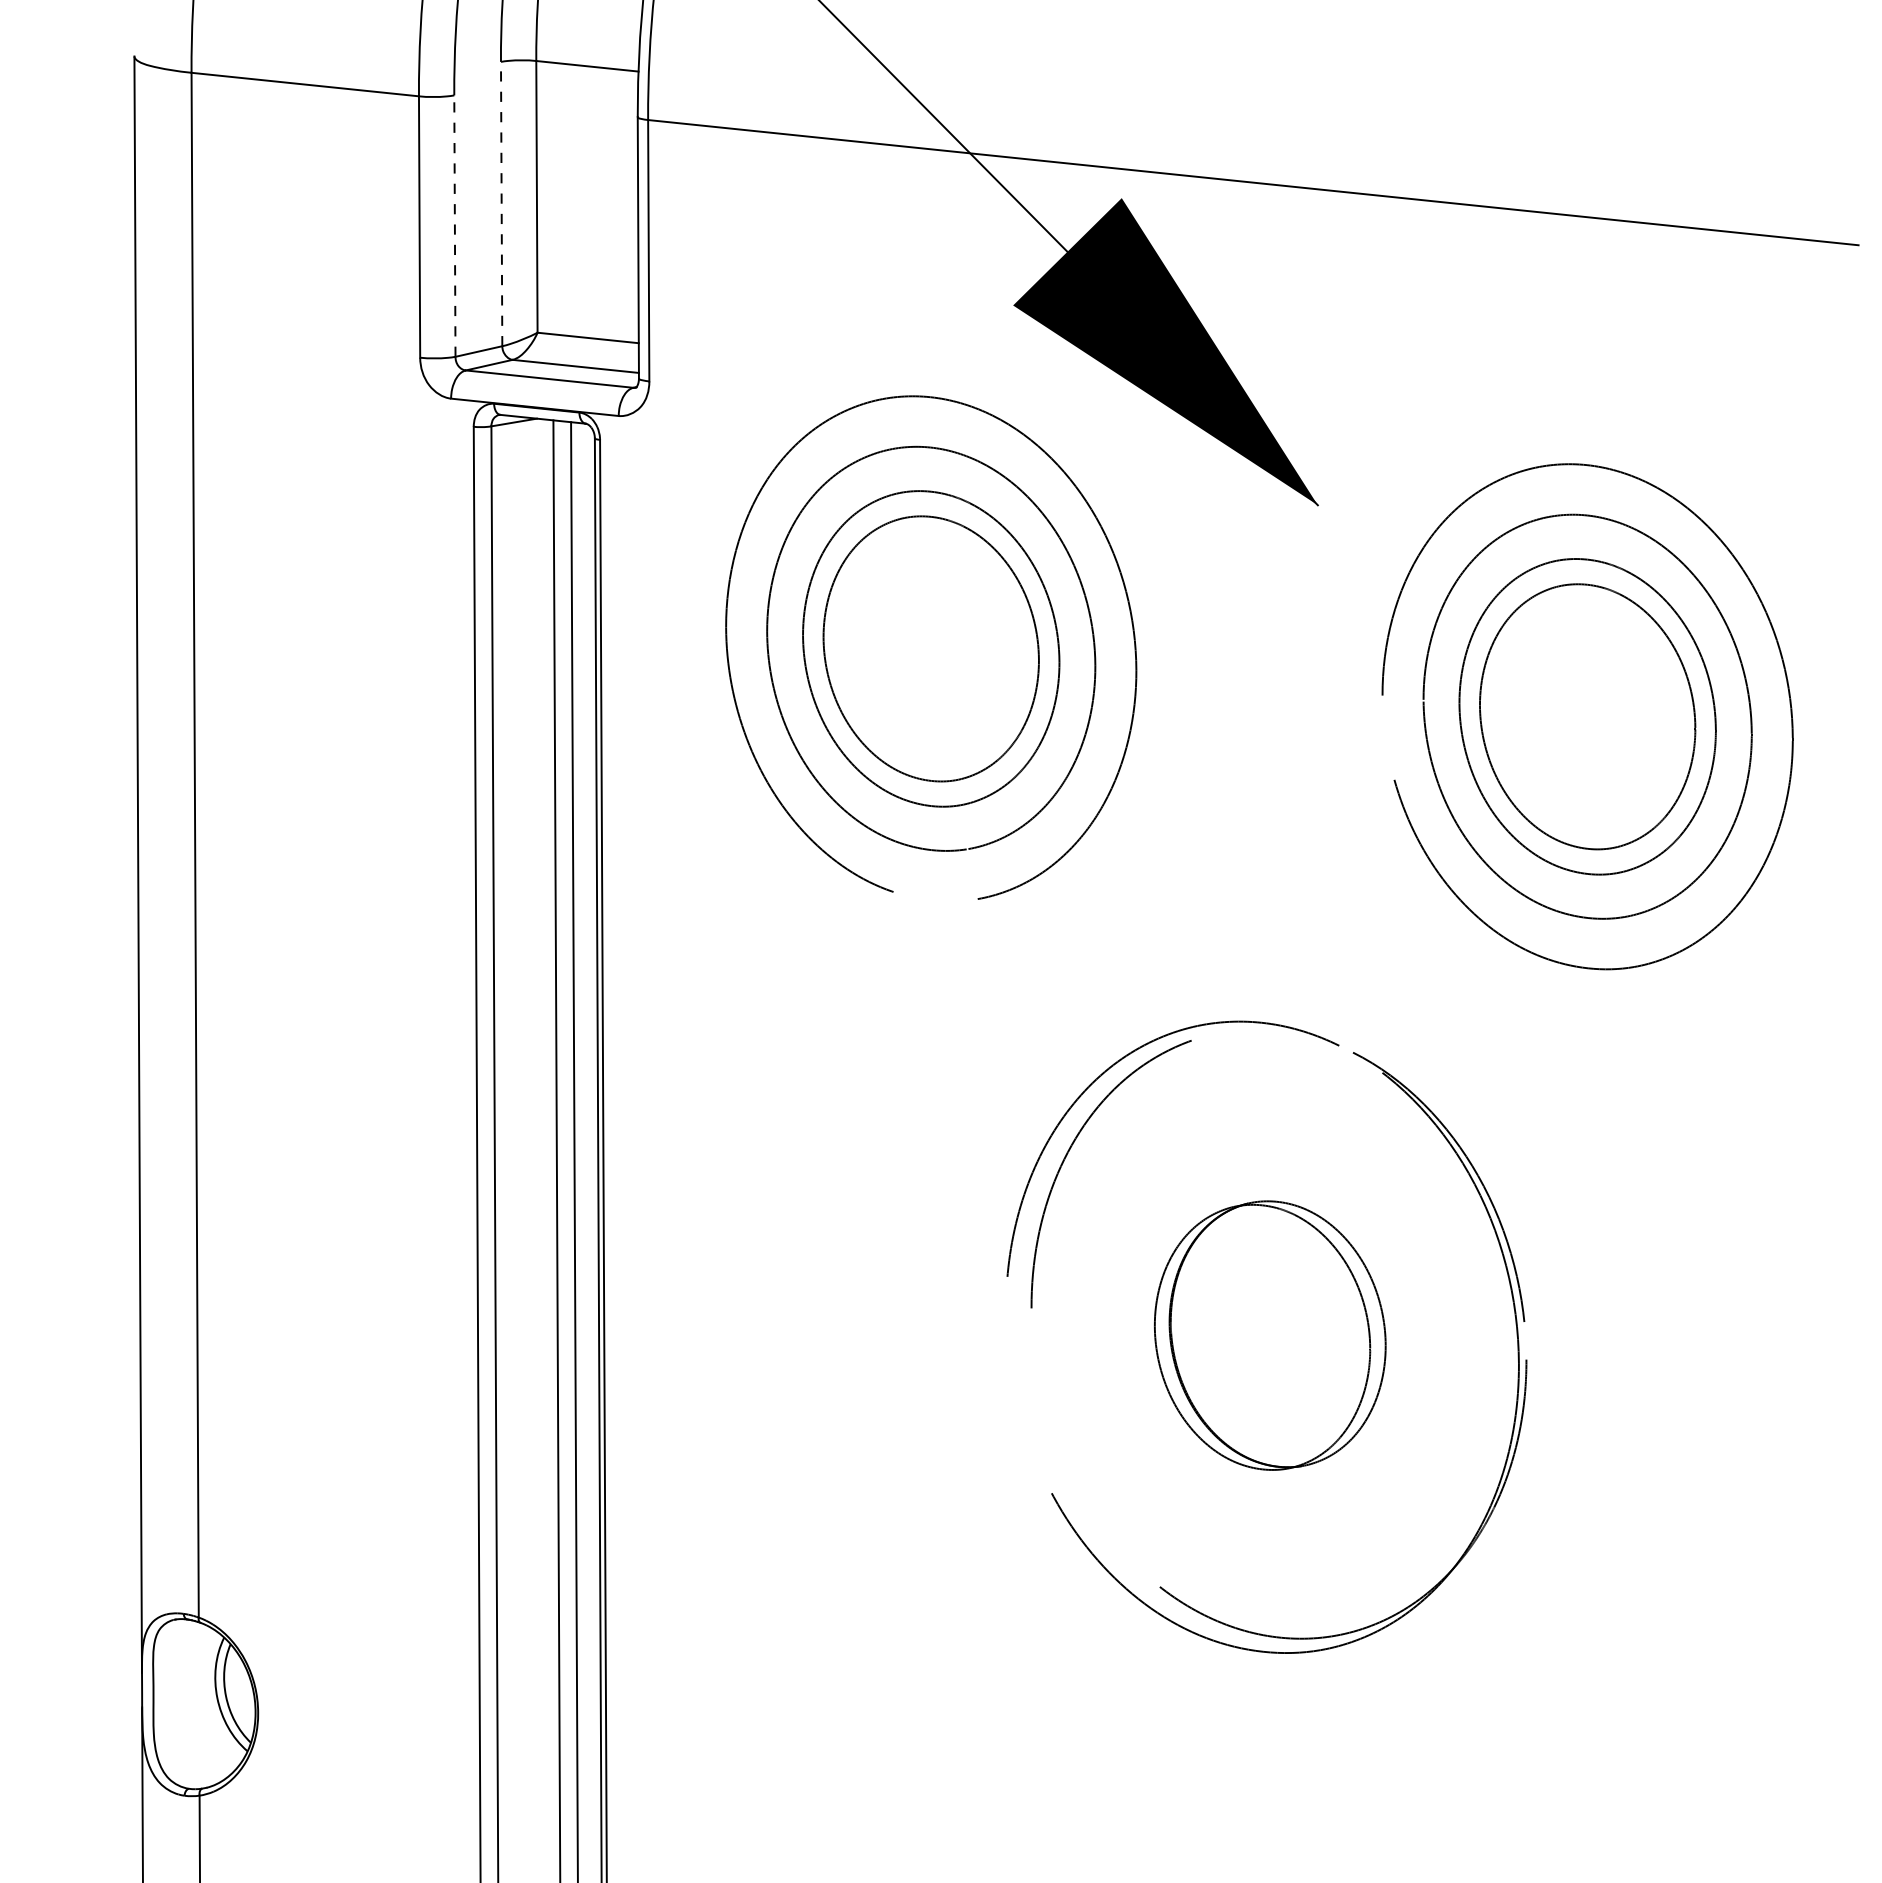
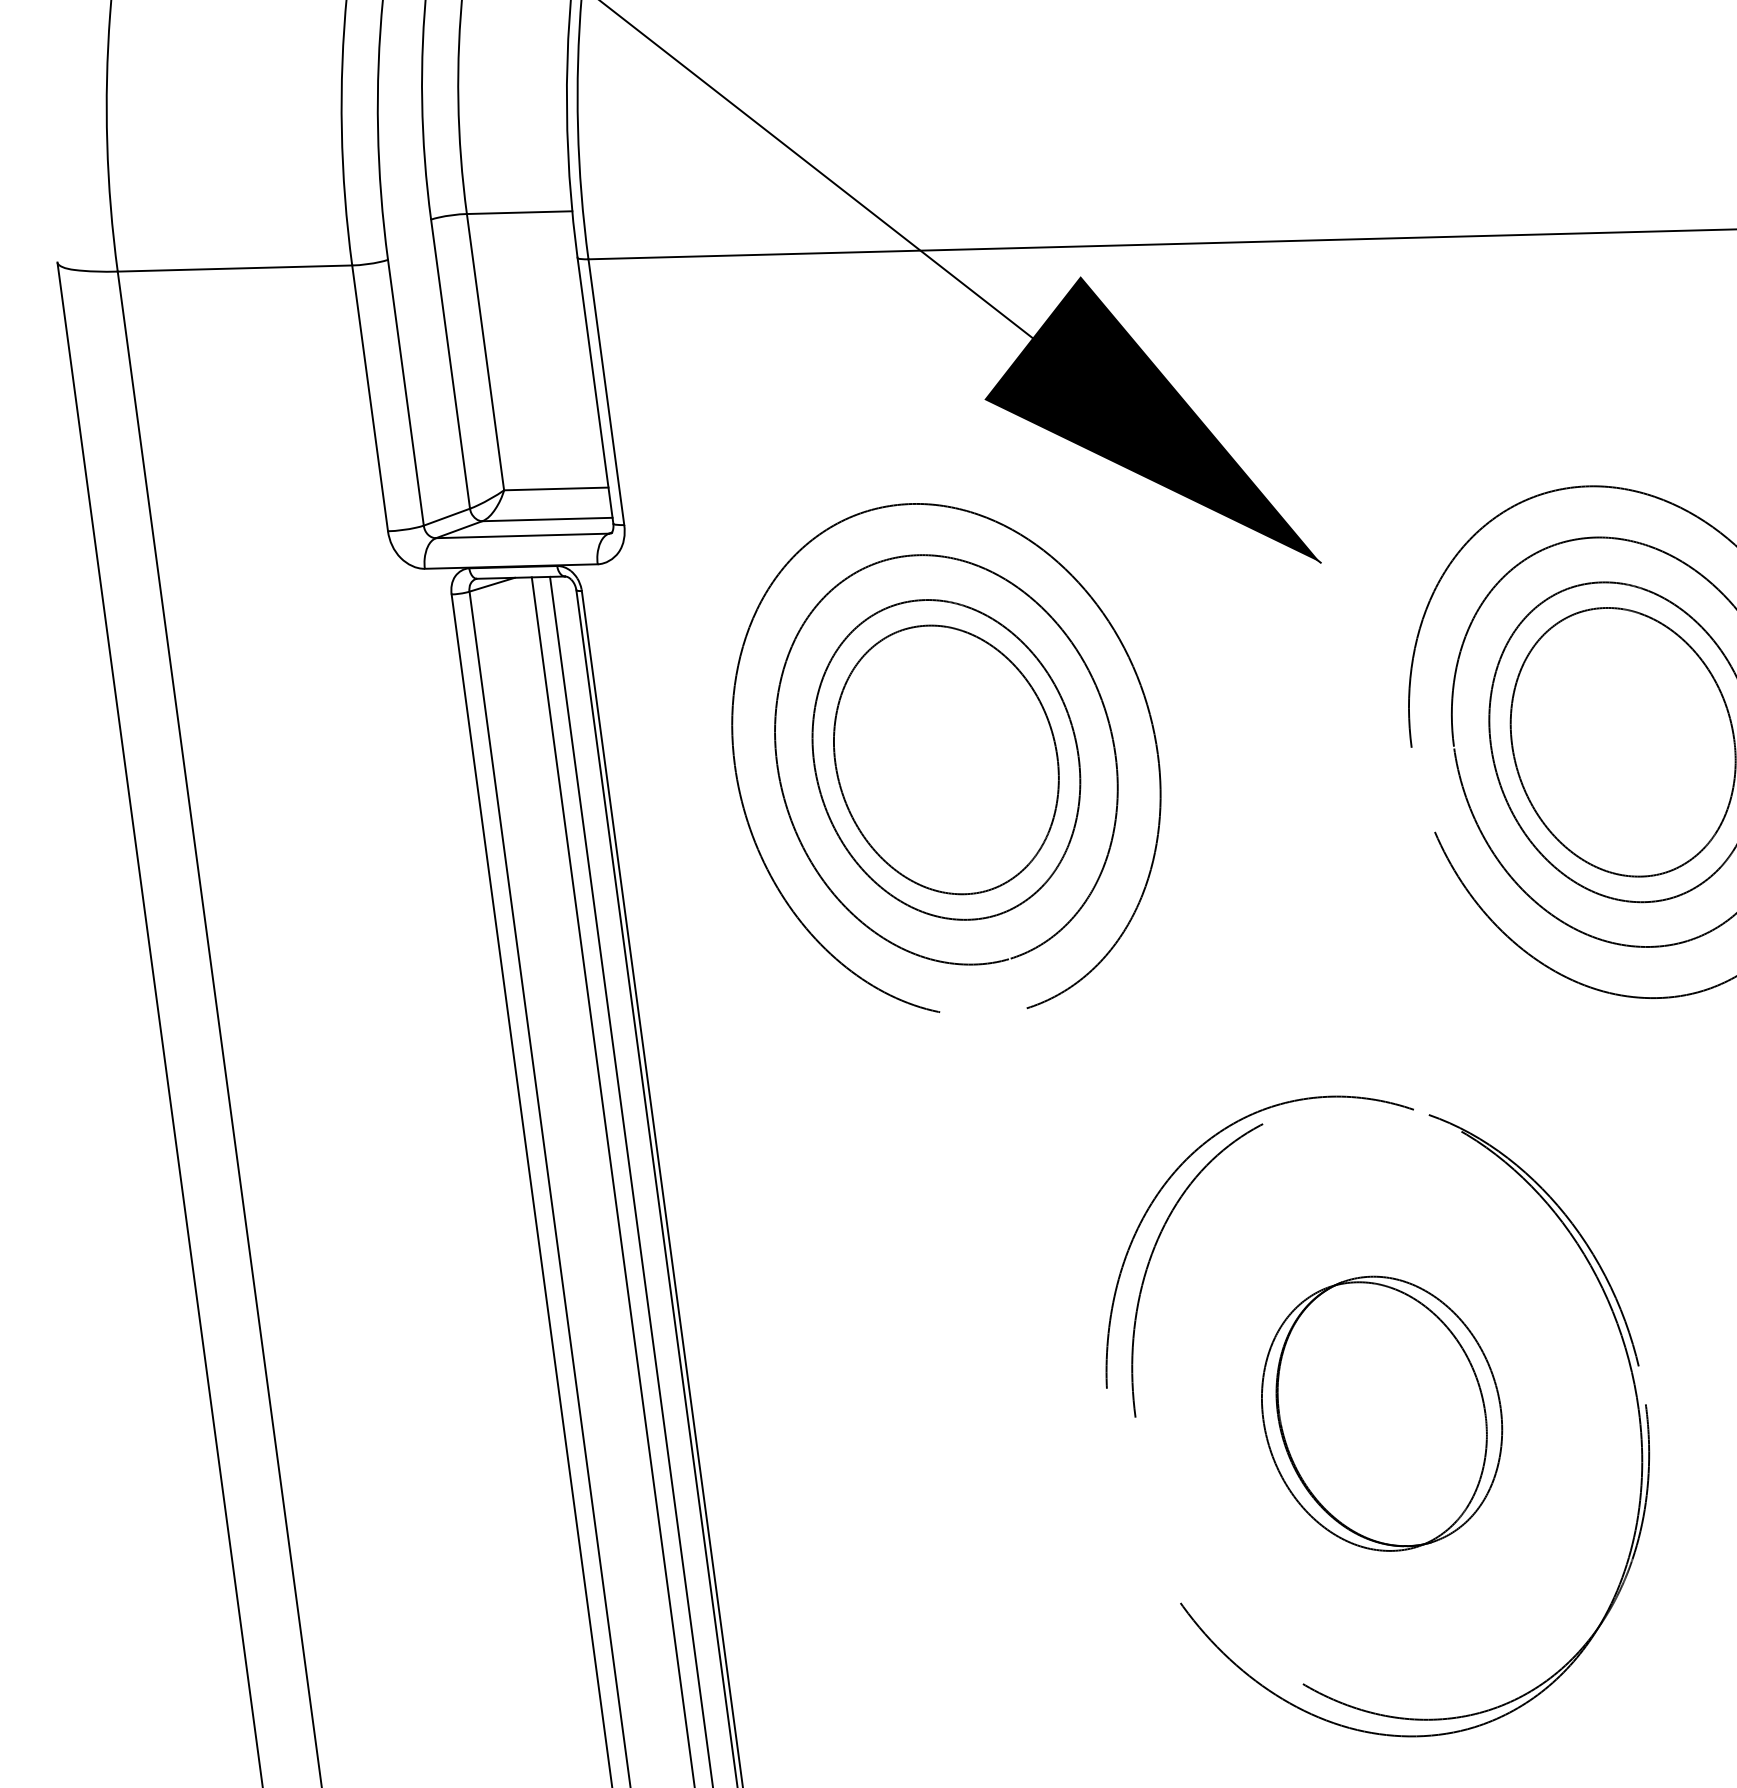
line: (501, 203) -> (450, 363), dashed -> solid
line: (454, 226) -> (405, 393), dashed -> solid

